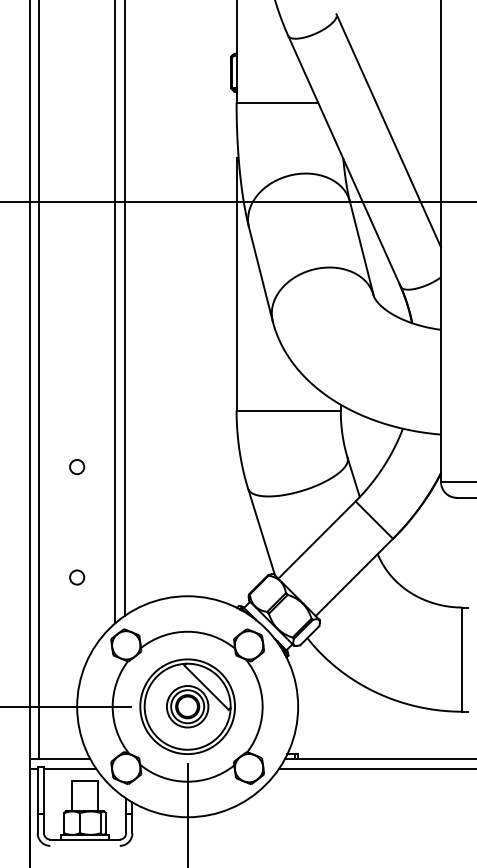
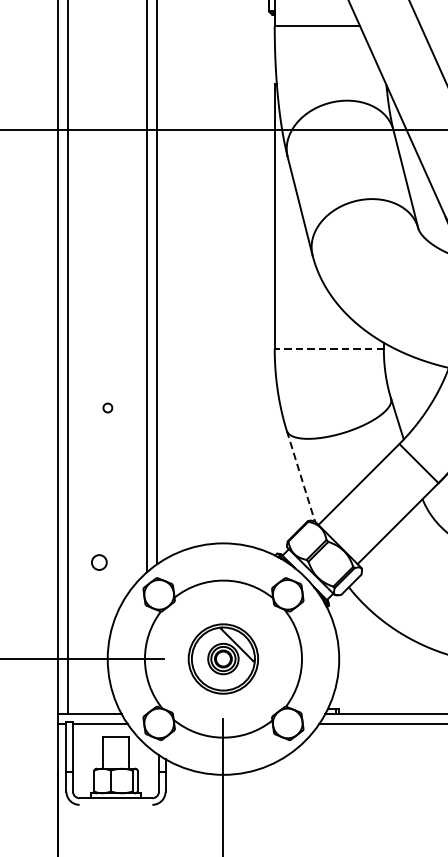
line: (288, 410) -> (329, 348), solid -> dashed
circle: (77, 466) -> (108, 407), size x0.6
line: (261, 532) -> (300, 476), solid -> dashed
circle: (77, 577) -> (99, 562), moved
part: (187, 706) -> (223, 658), size x0.7

